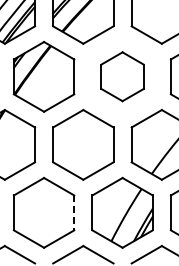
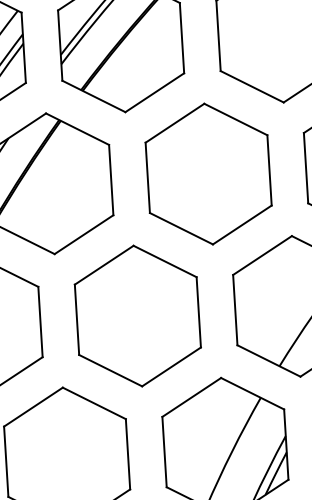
part: (122, 76) -> (208, 173), size x1.43
line: (74, 213) -> (128, 455), dashed -> solid

